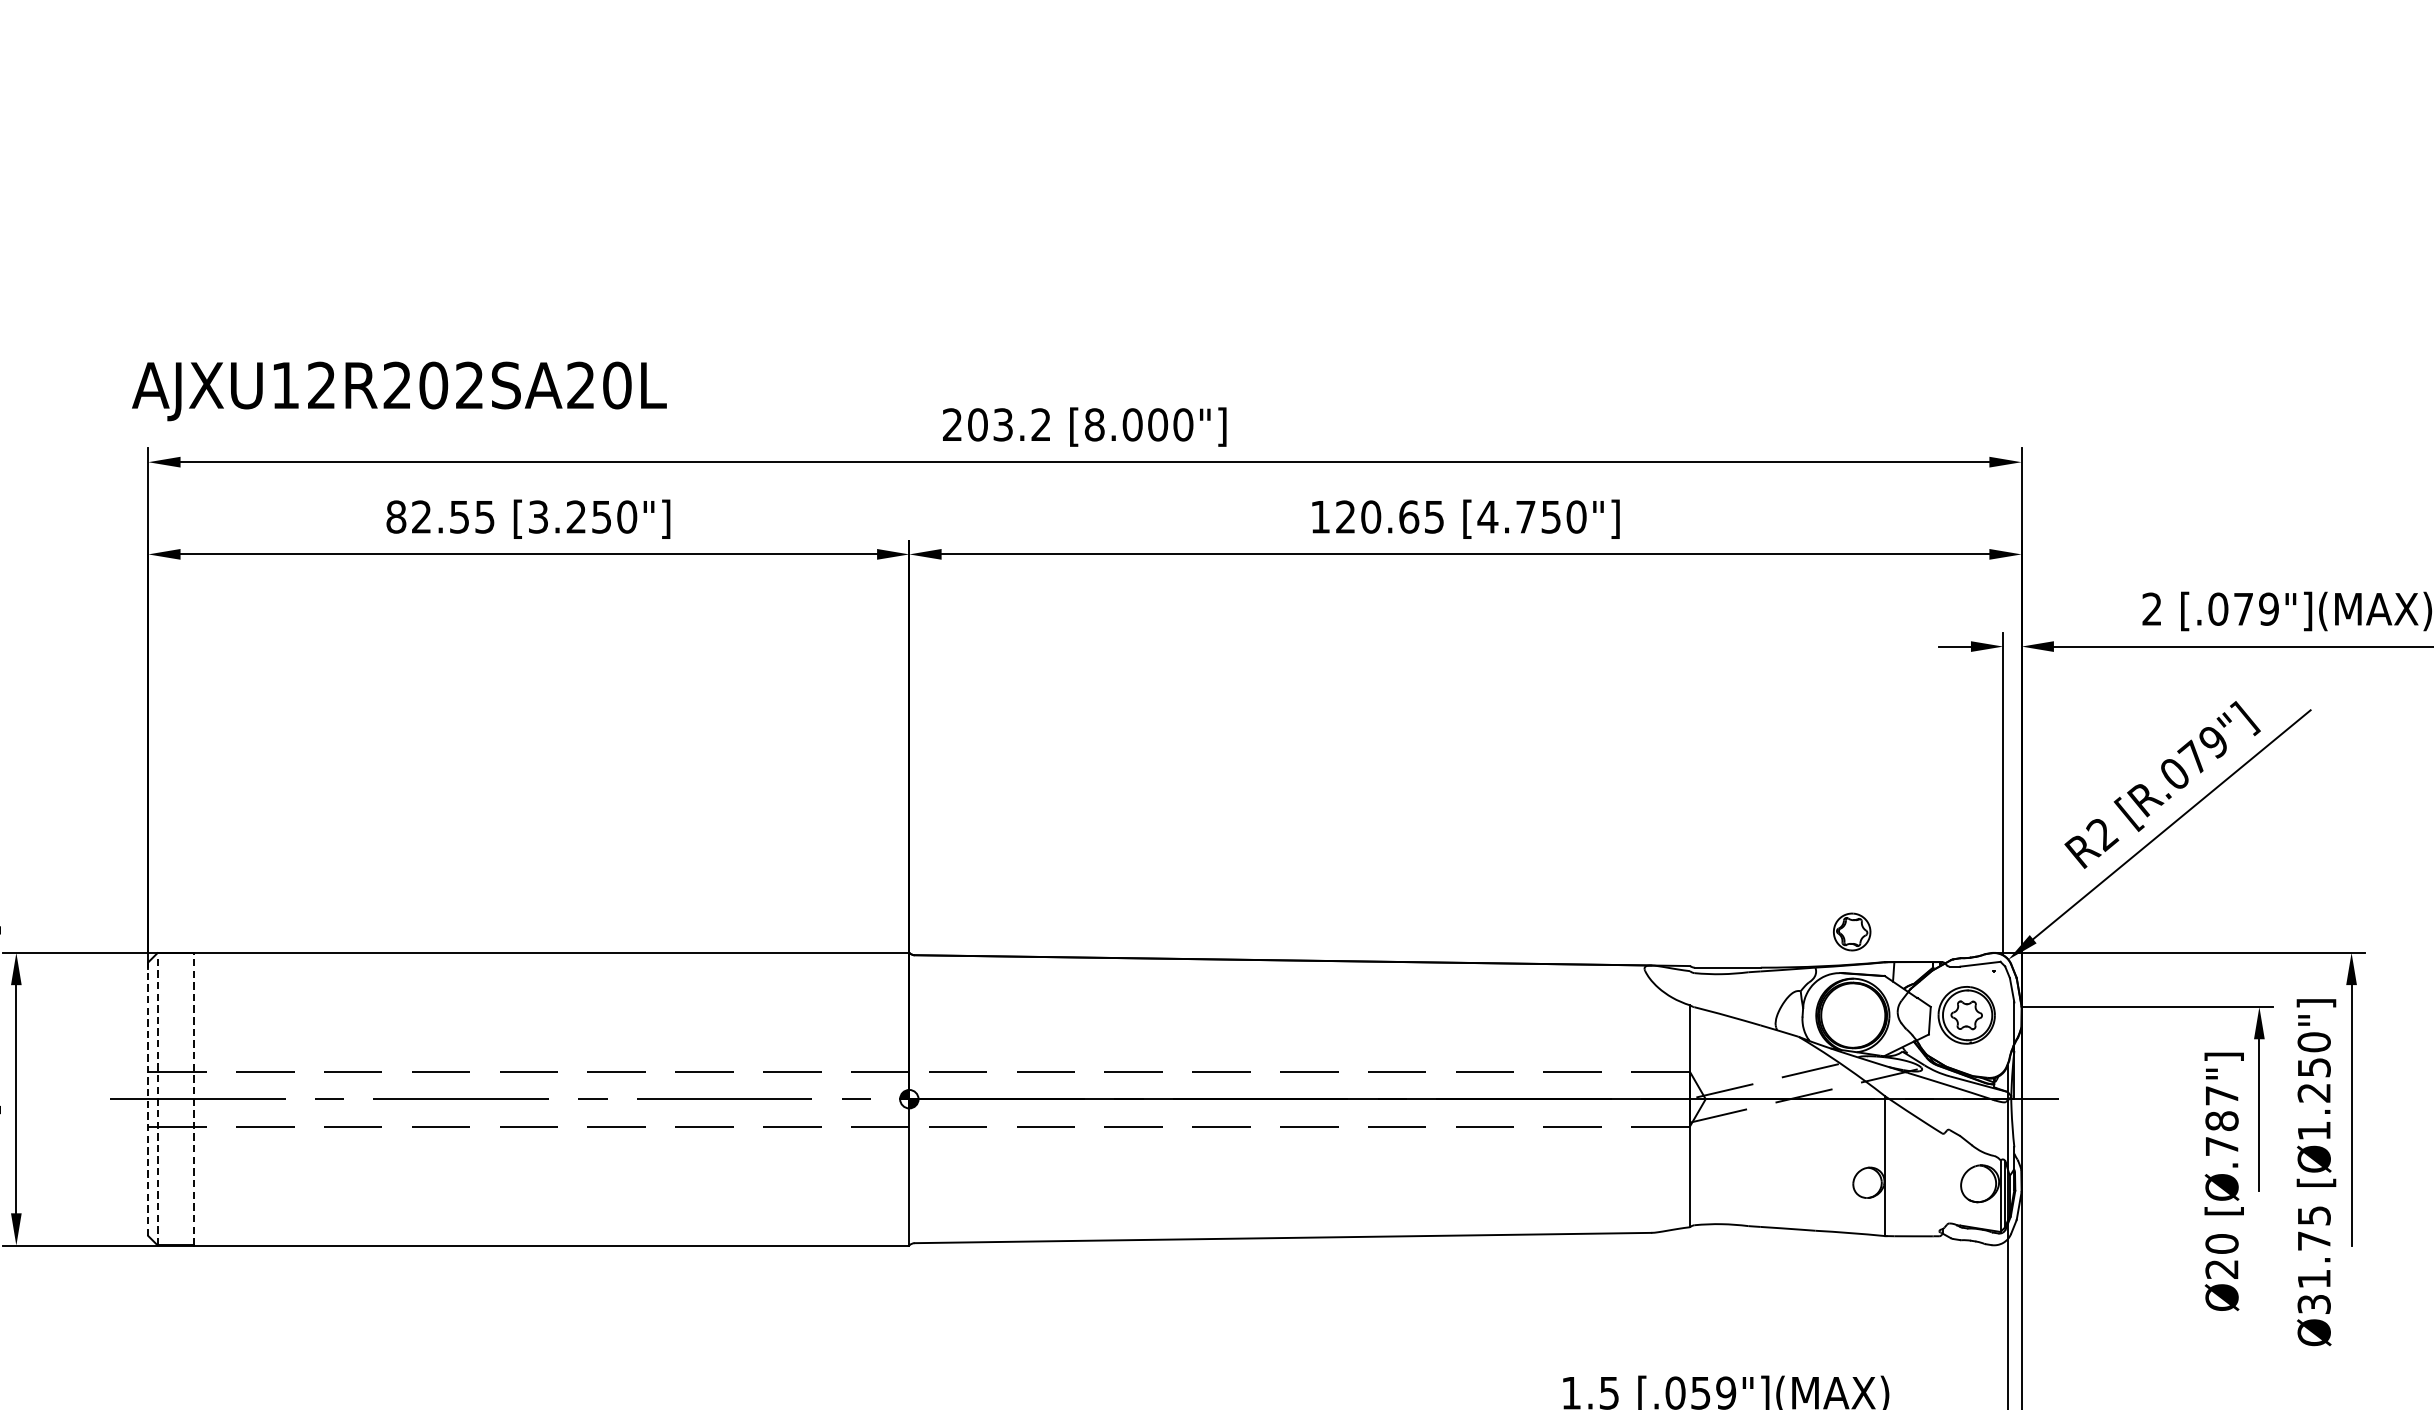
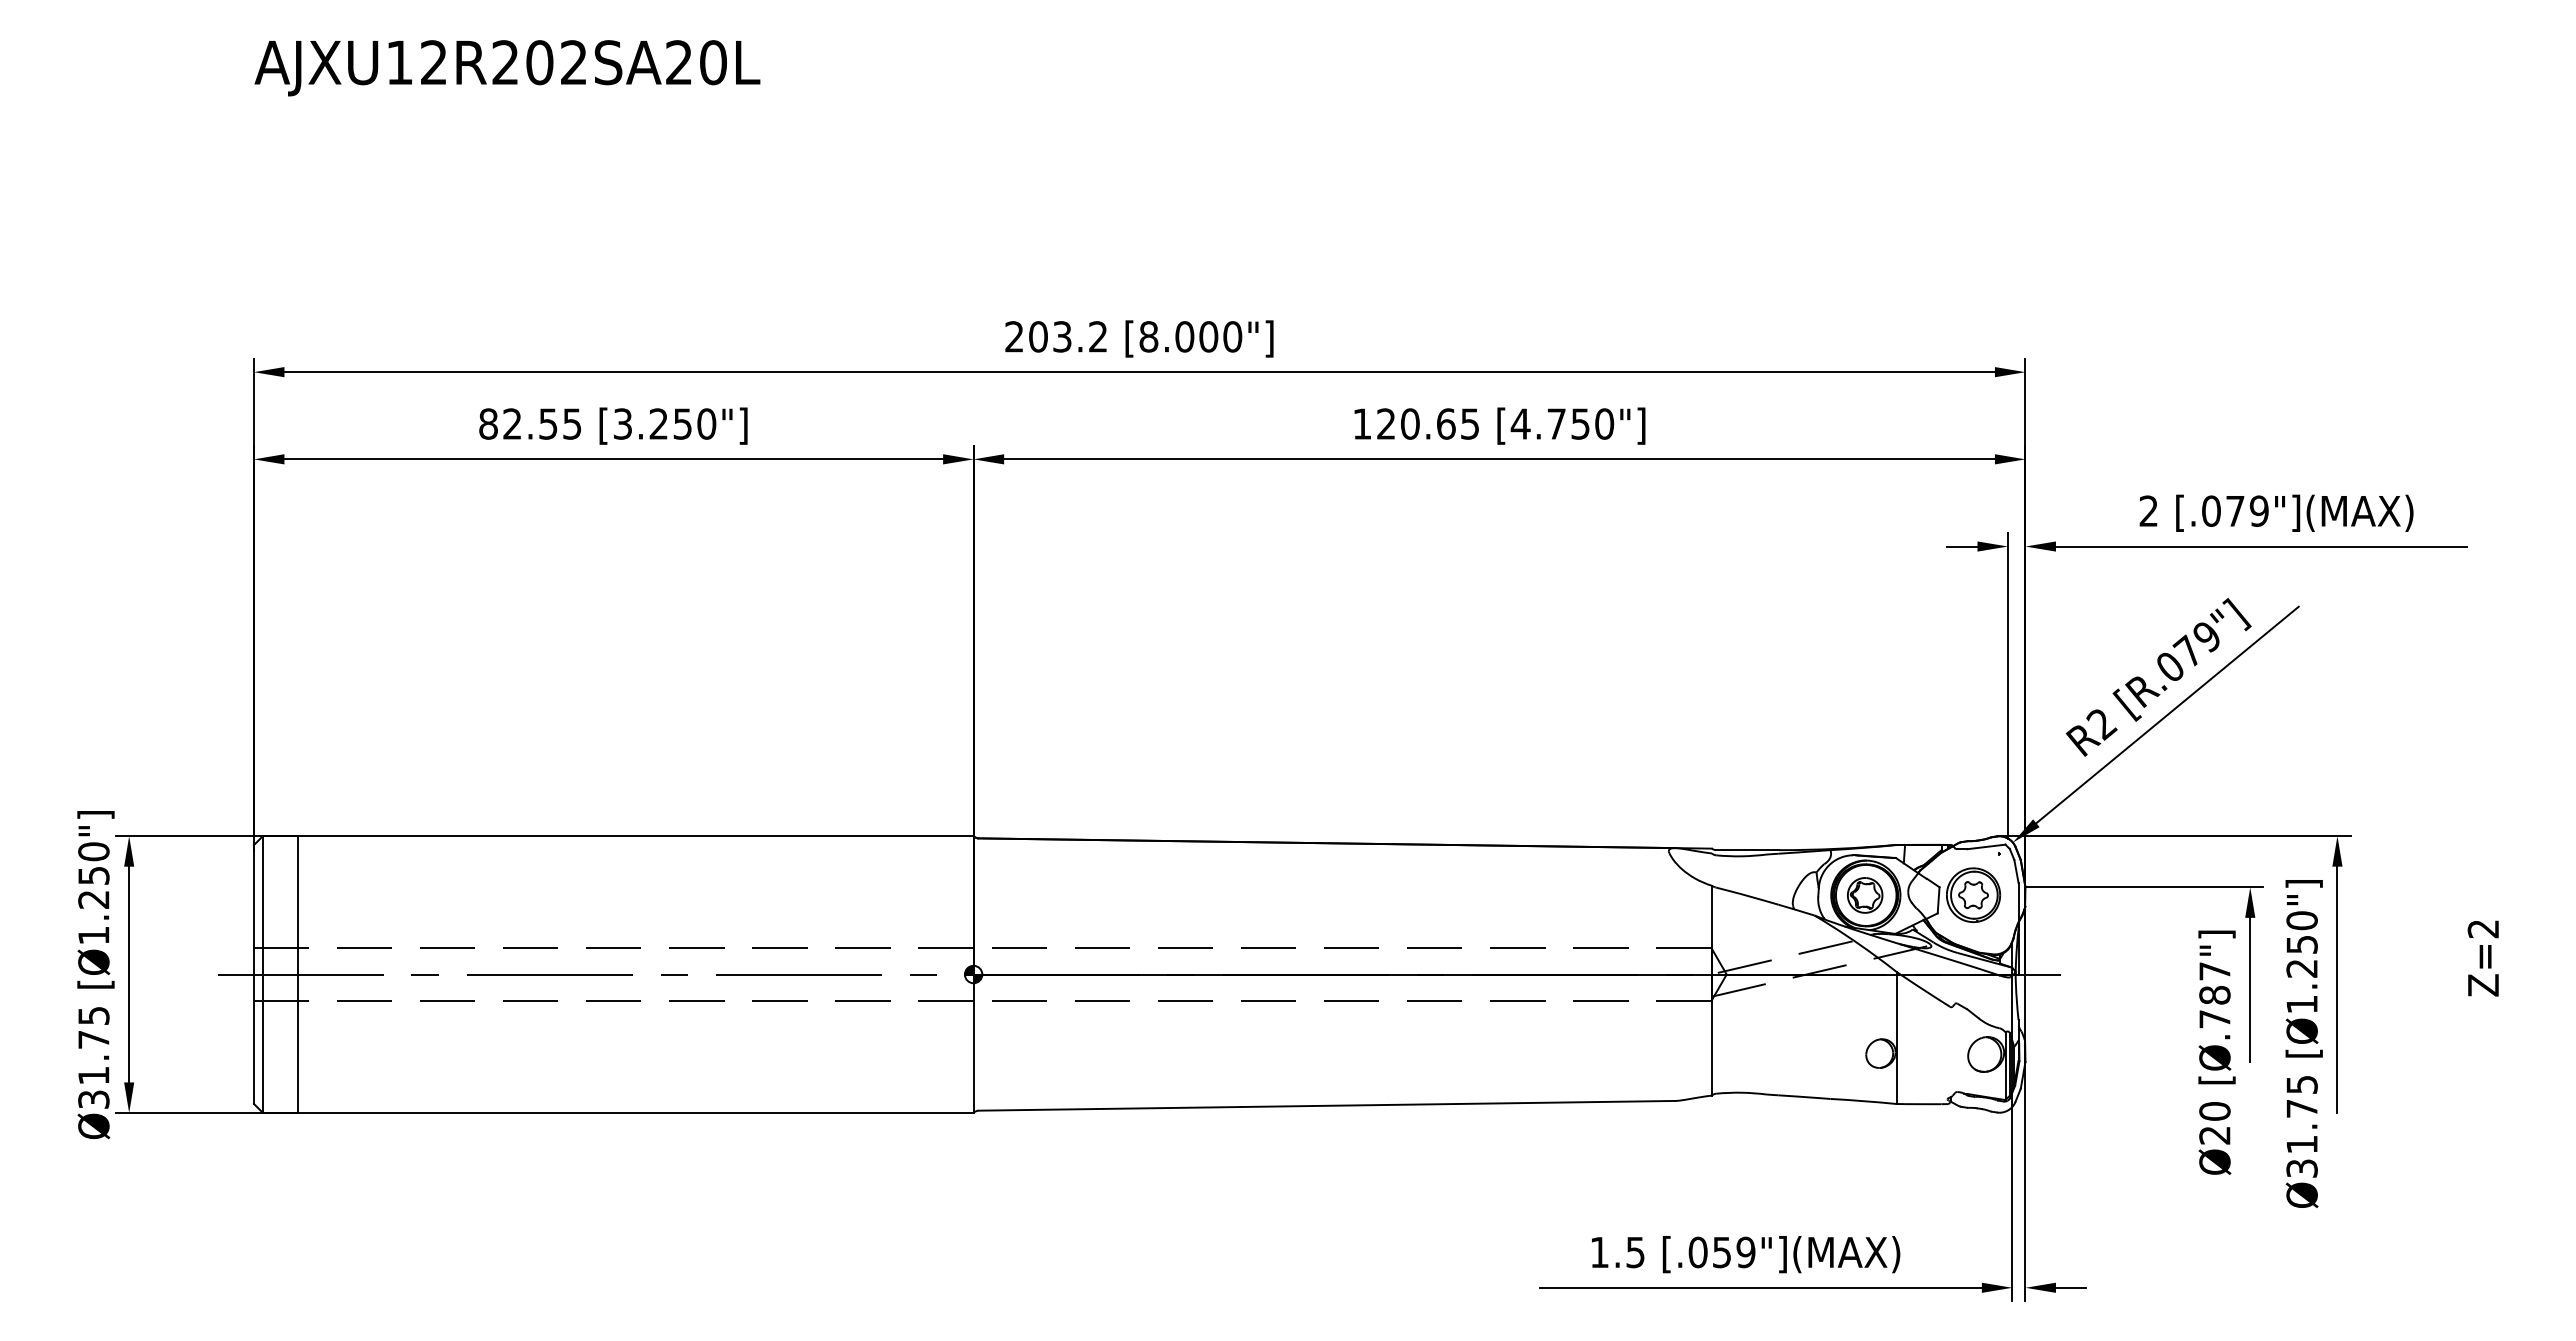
text: (399, 391) -> (507, 68), moved
part: (1852, 932) -> (1865, 895), moved
line: (147, 1099) -> (253, 974), dashed -> solid
line: (157, 1099) -> (262, 974), dashed -> solid
line: (194, 1099) -> (297, 974), dashed -> solid

